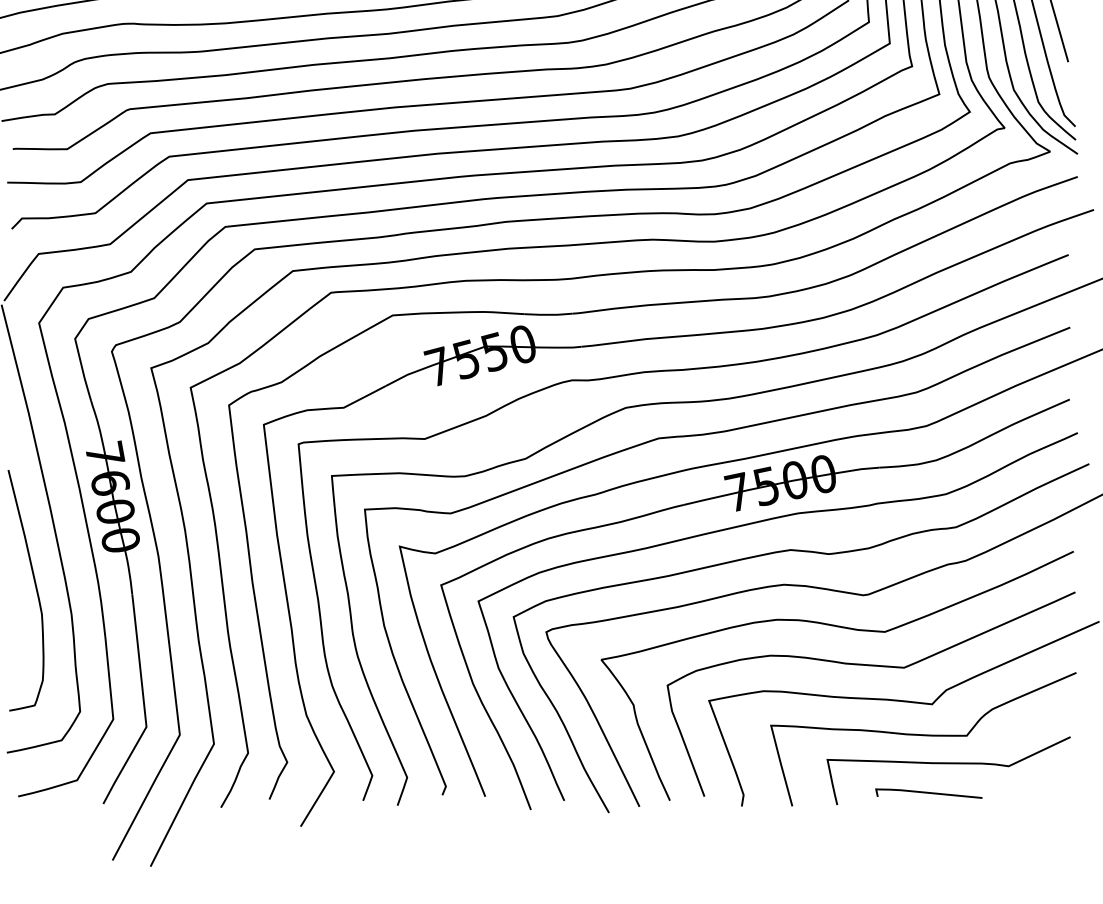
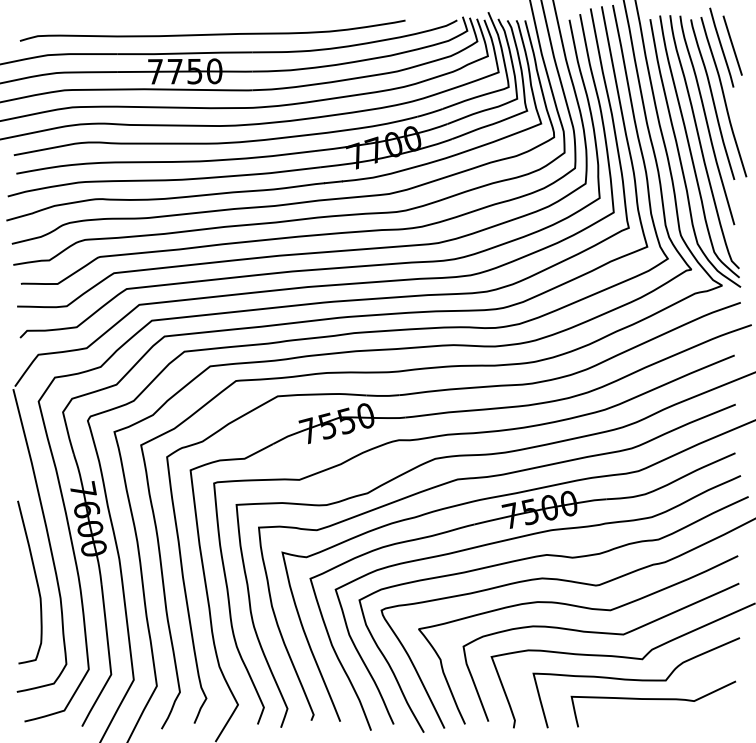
line: (927, 793) -> (639, 719), removed

